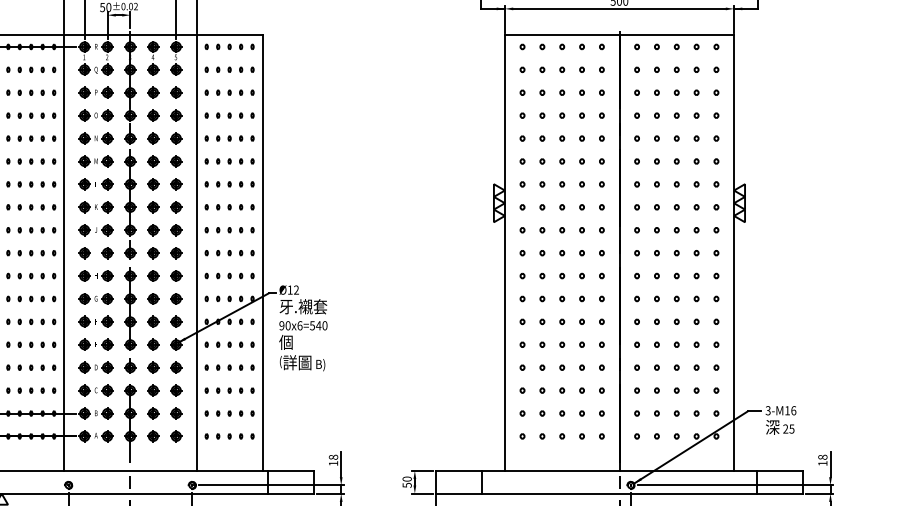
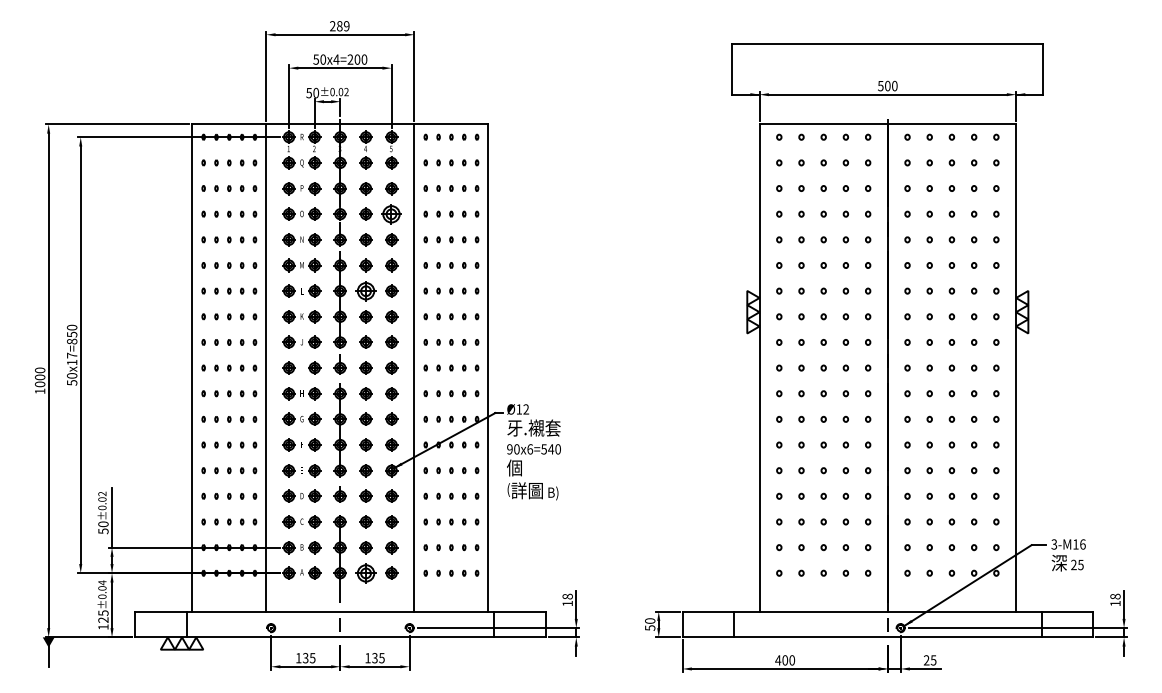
part: (176, 115) -> (391, 213), size x1.6
part: (152, 183) -> (365, 290), size x1.6
part: (152, 435) -> (365, 572), size x1.6

